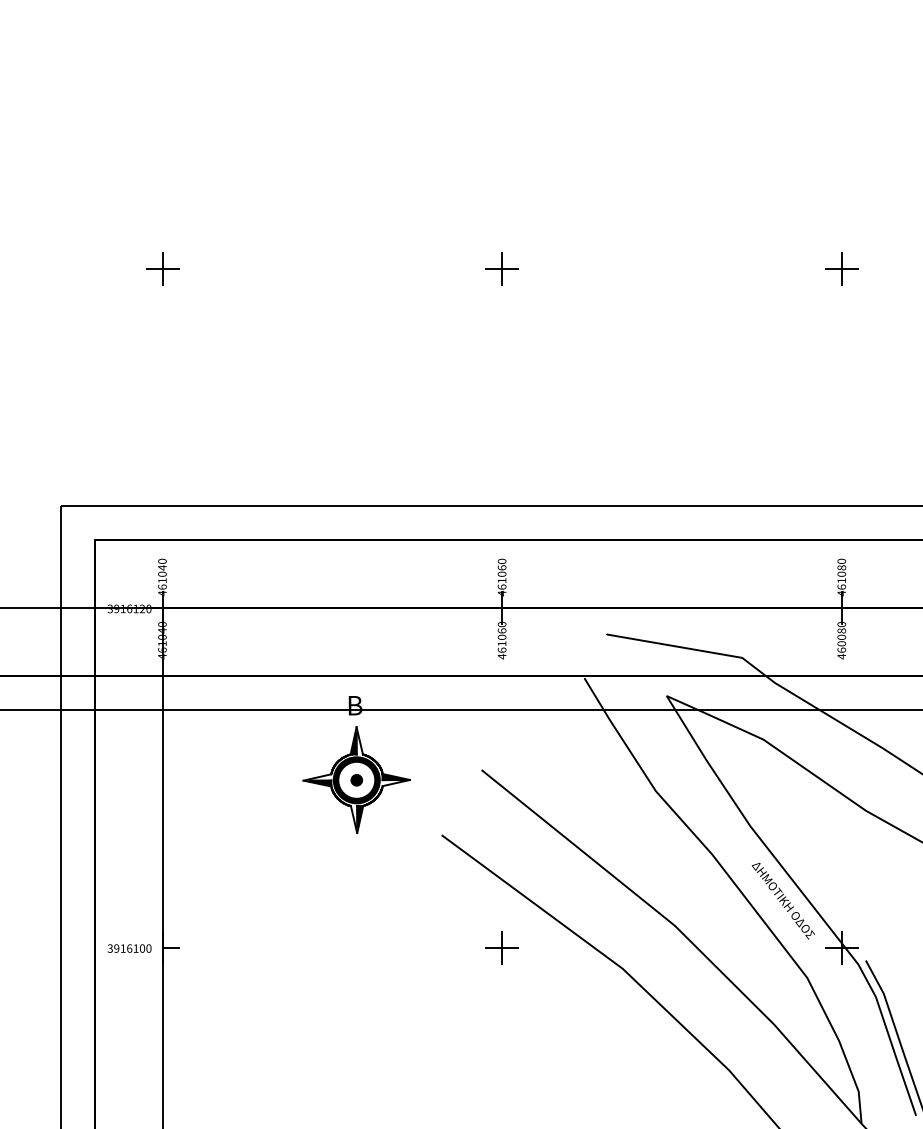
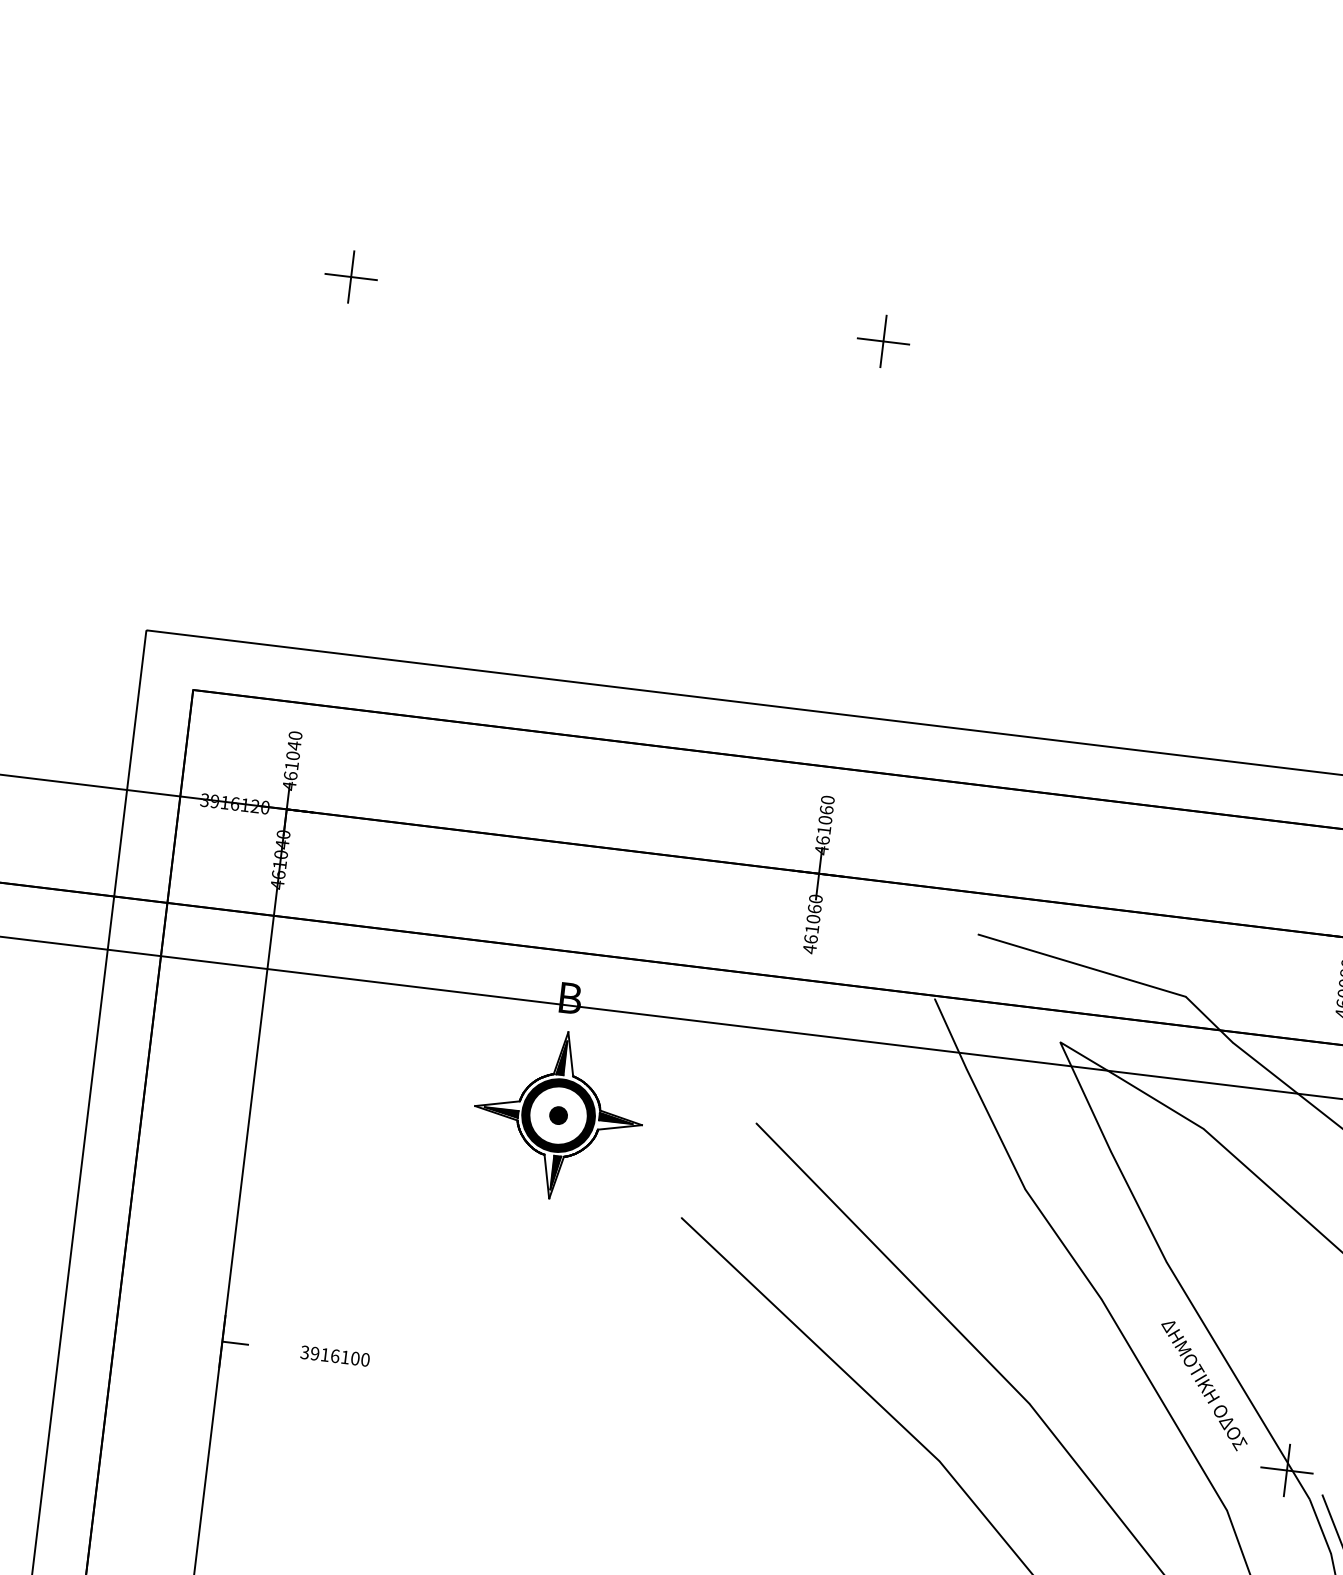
part: (501, 947) -> (753, 1405), removed
text: (129, 948) -> (335, 1355), moved

